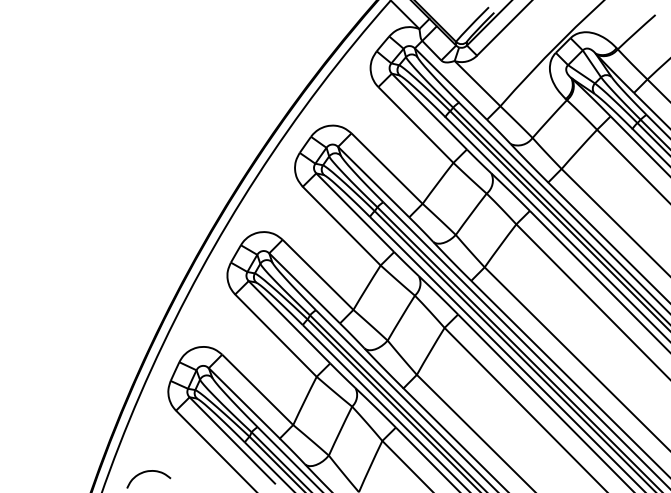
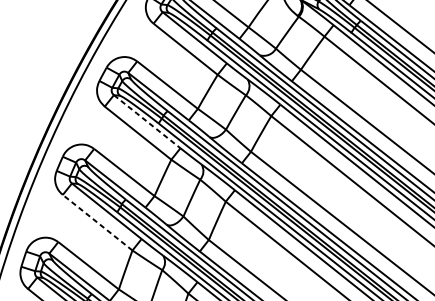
line: (355, 212) -> (147, 121), solid -> dashed
line: (275, 335) -> (97, 222), solid -> dashed

